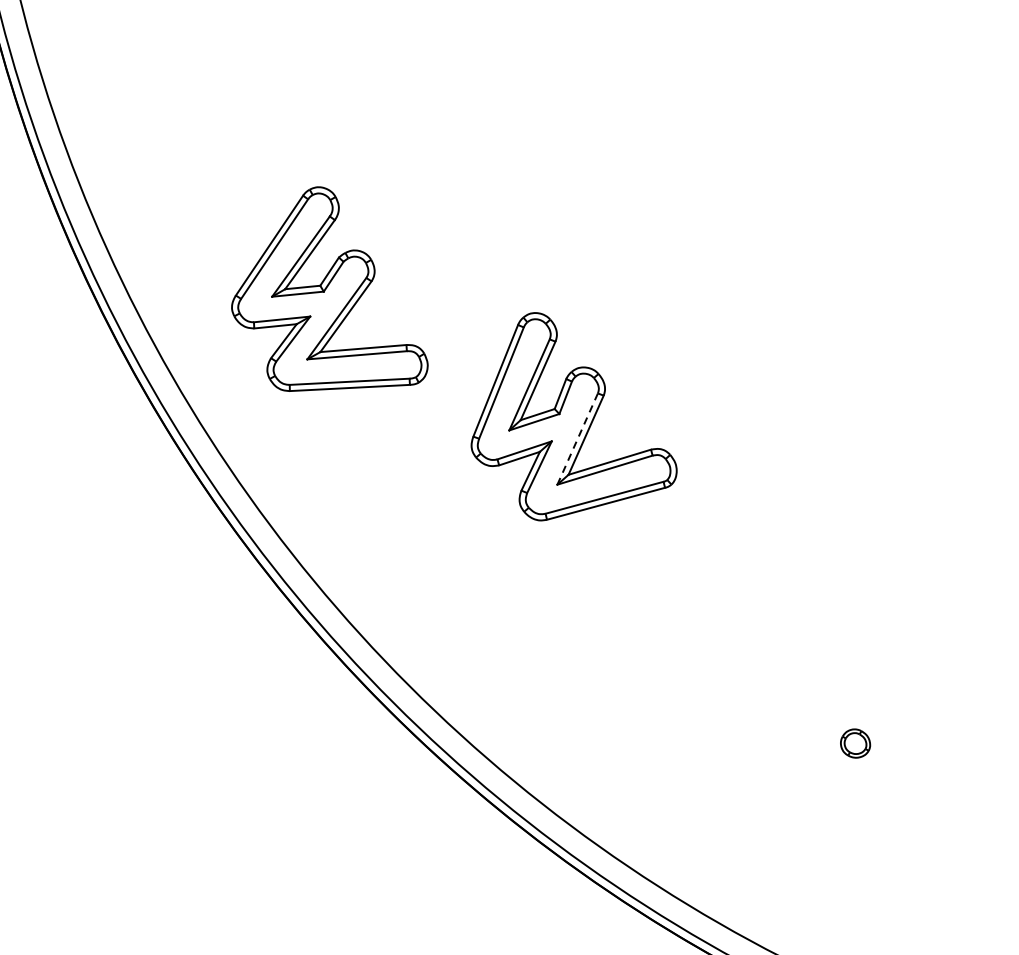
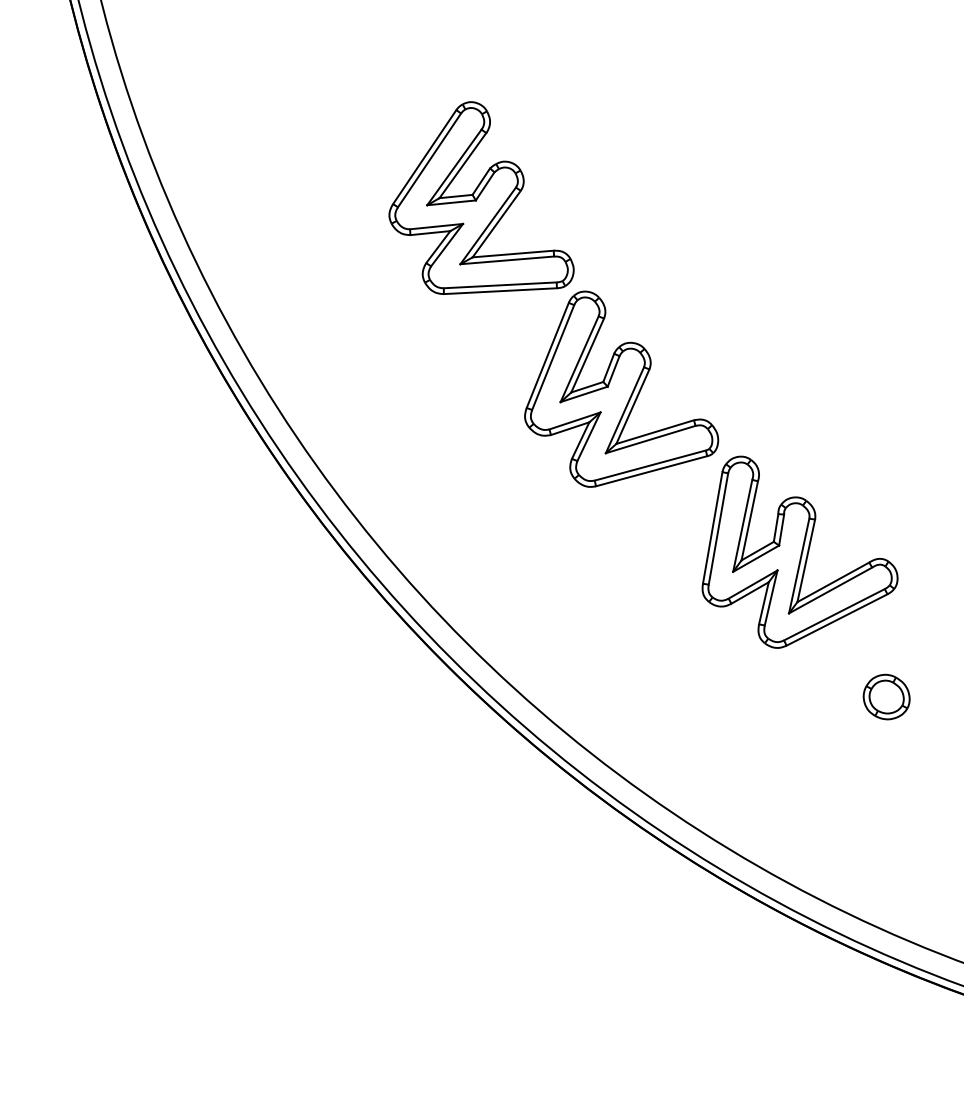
part: (329, 288) -> (481, 197), moved
line: (577, 439) -> (624, 410), dashed -> solid
part: (763, 589) -> (799, 551), added
part: (855, 743) -> (886, 696), size x1.67

